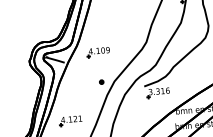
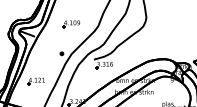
part: (98, 53) -> (71, 24), moved

